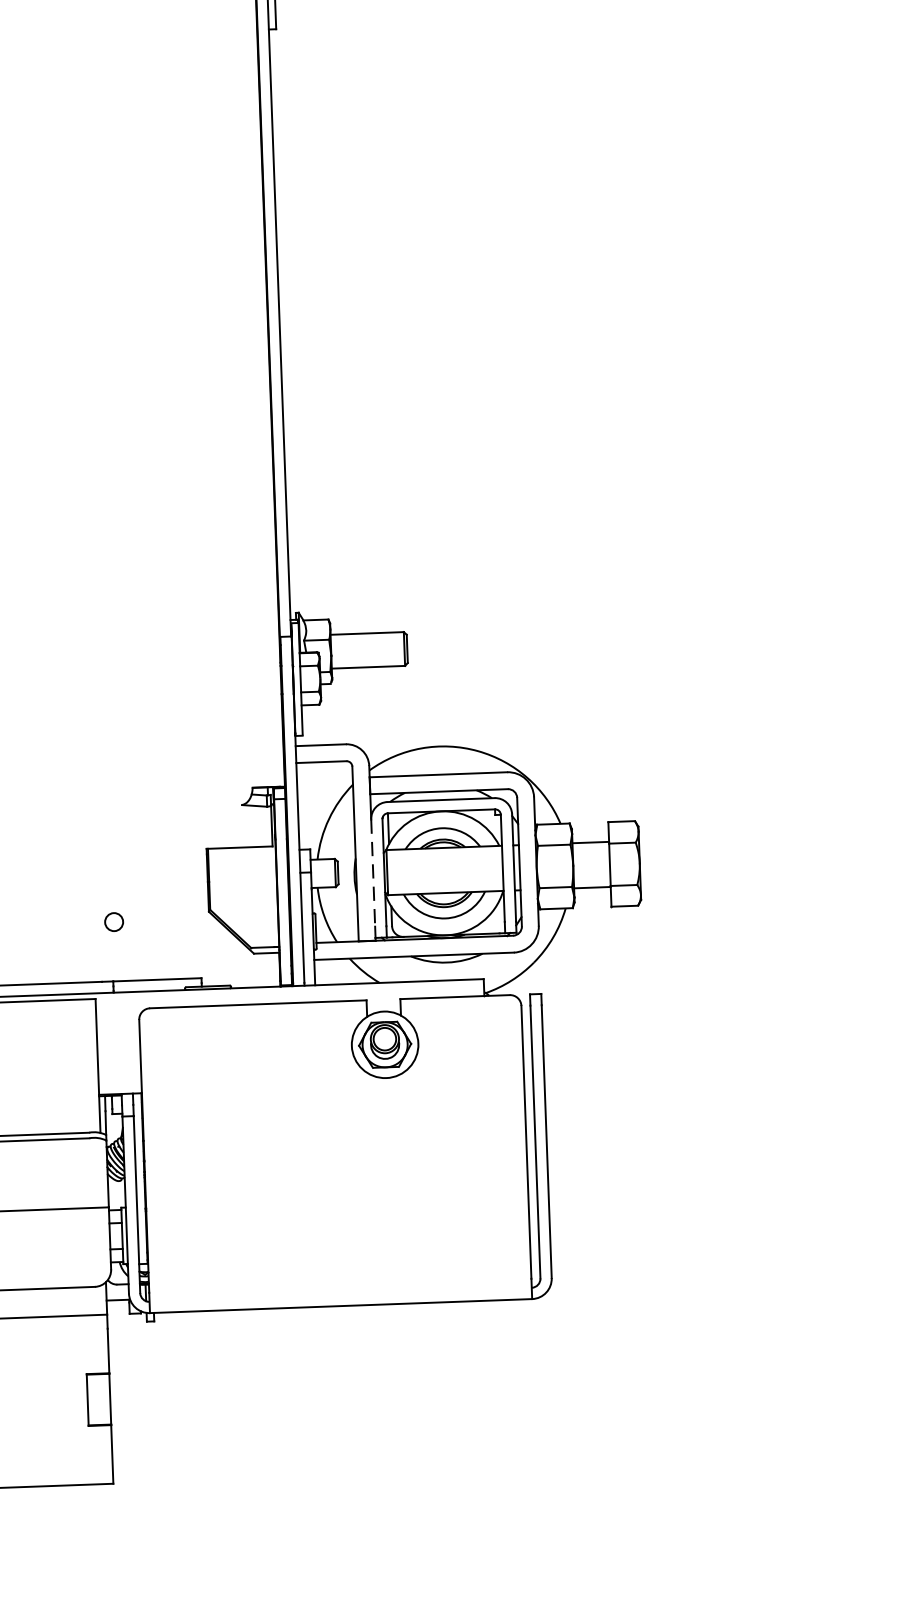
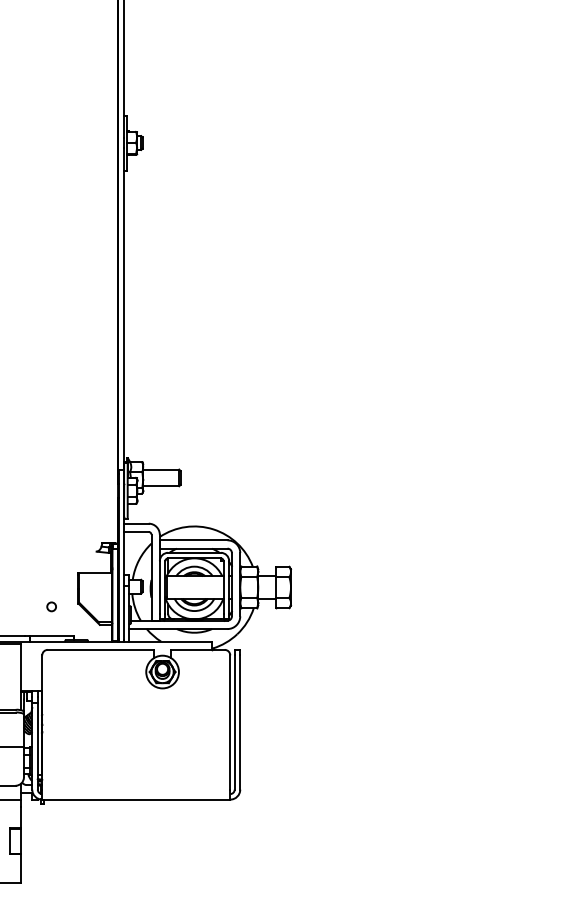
line: (372, 873) -> (159, 587), dashed -> solid
circle: (113, 921) -> (51, 606), moved

